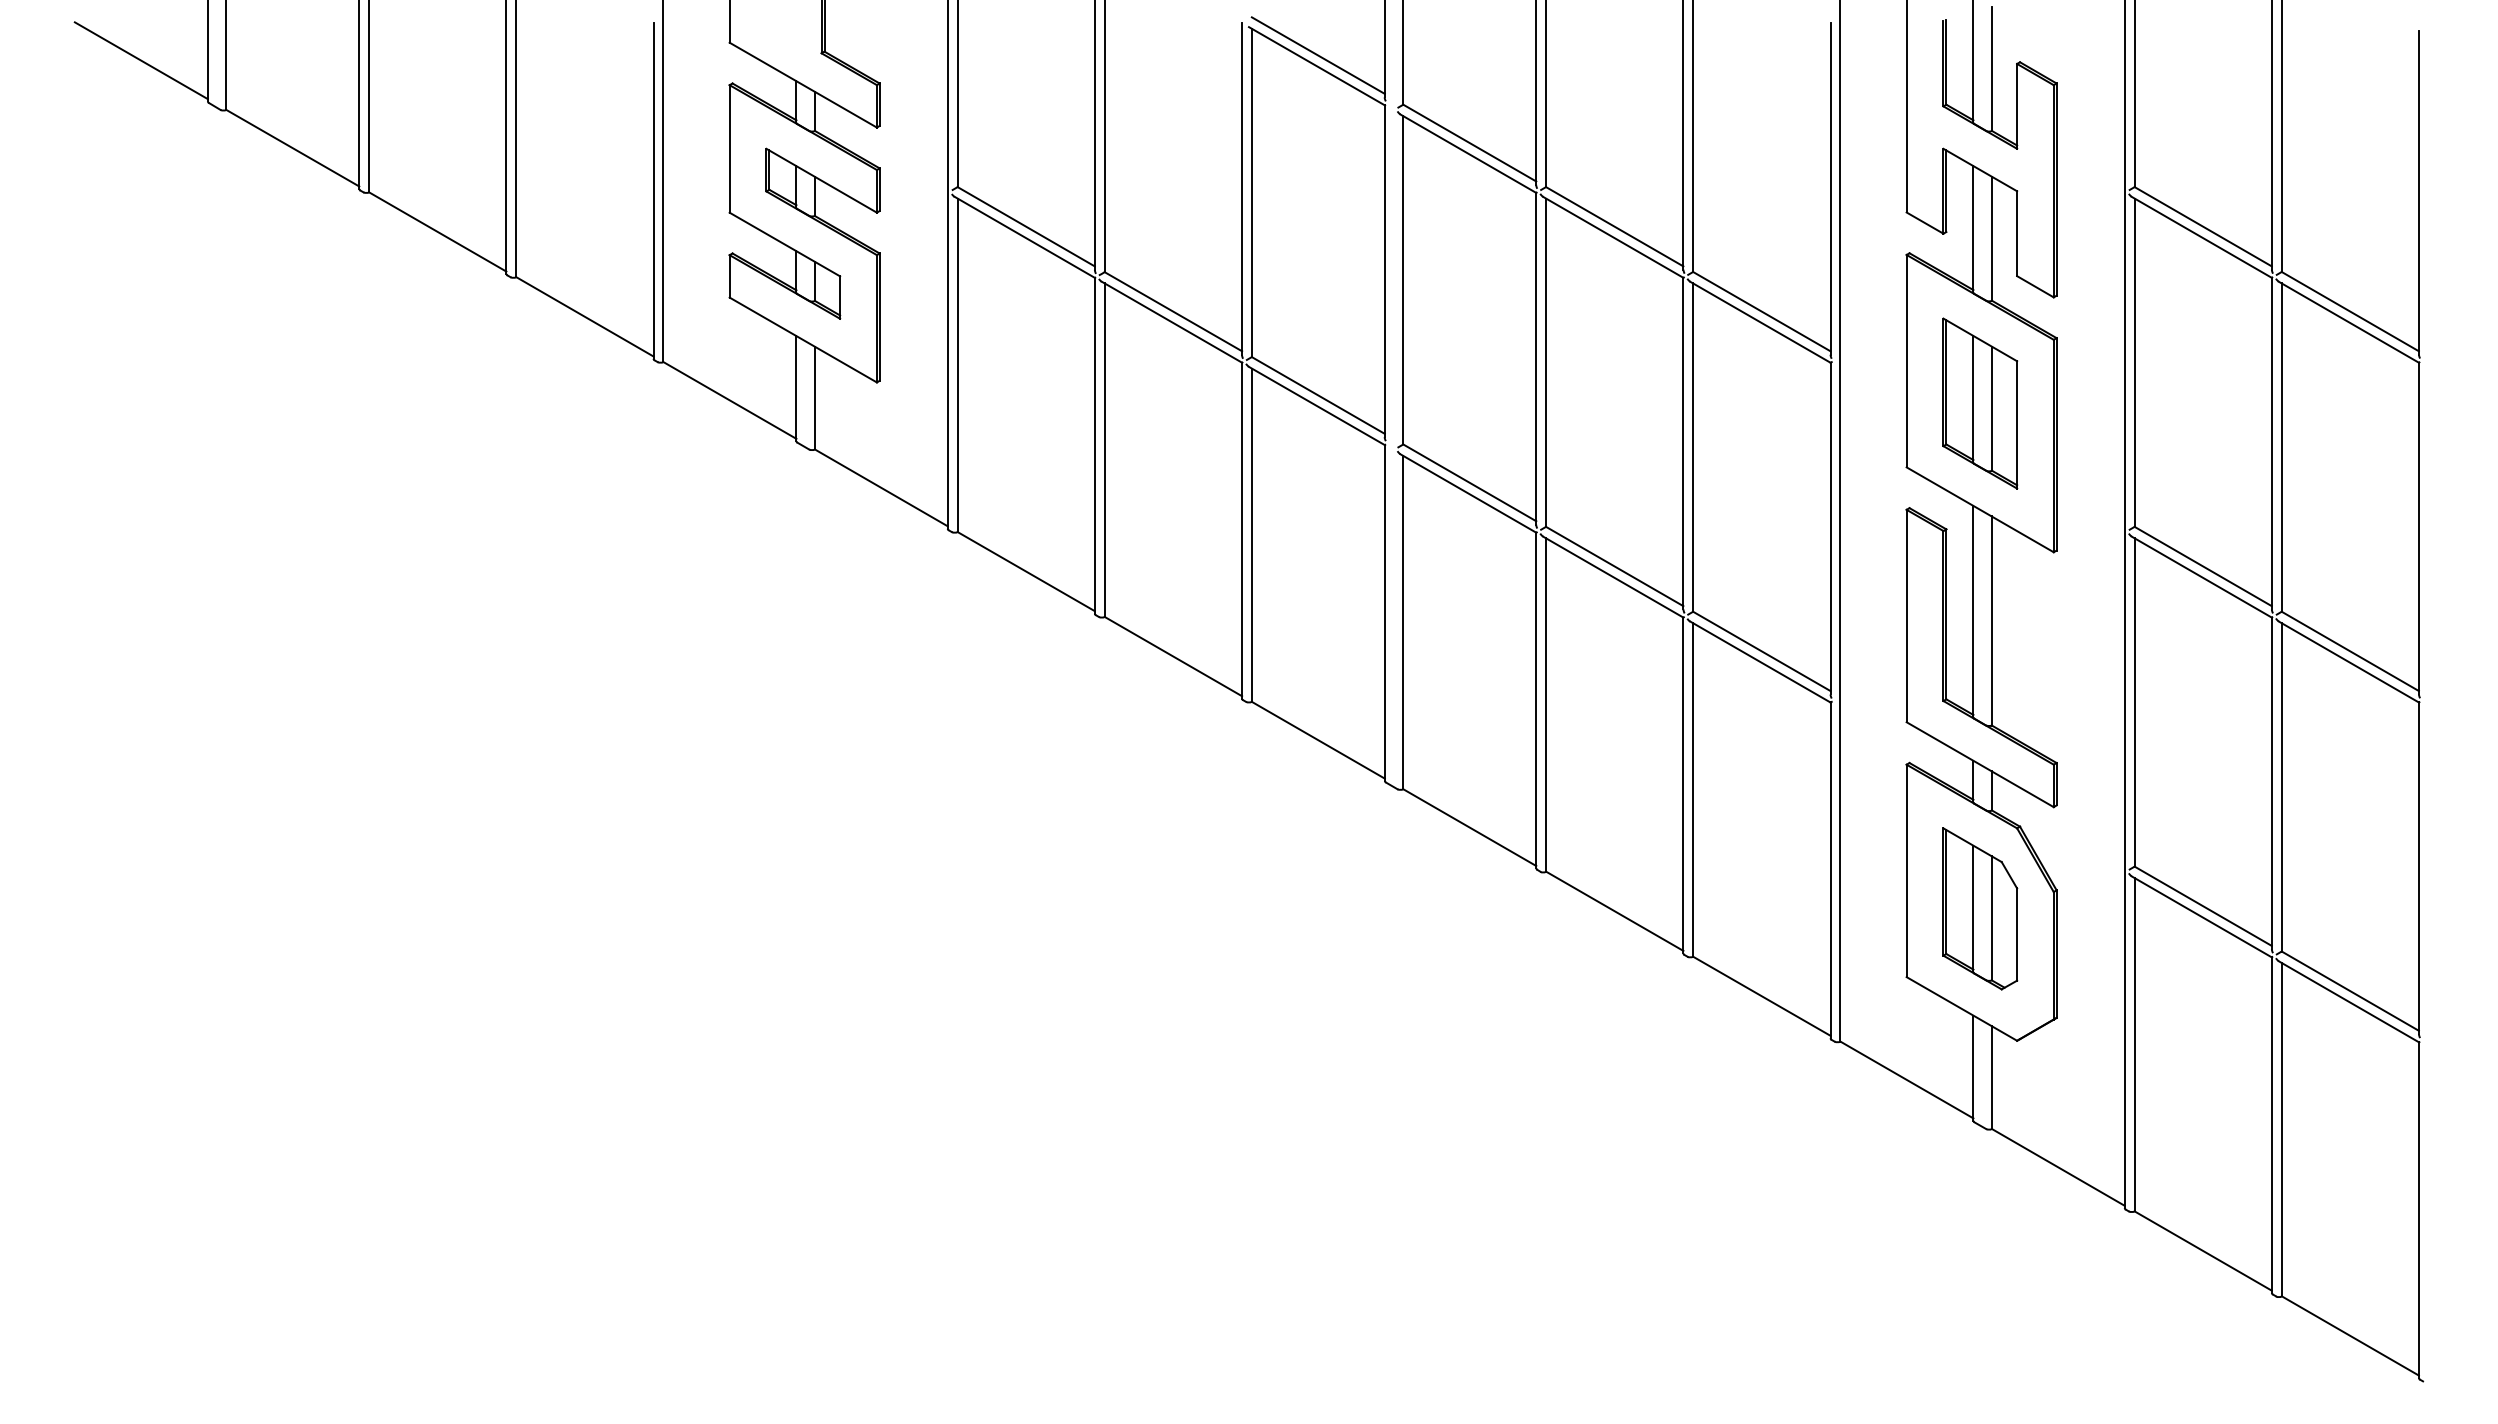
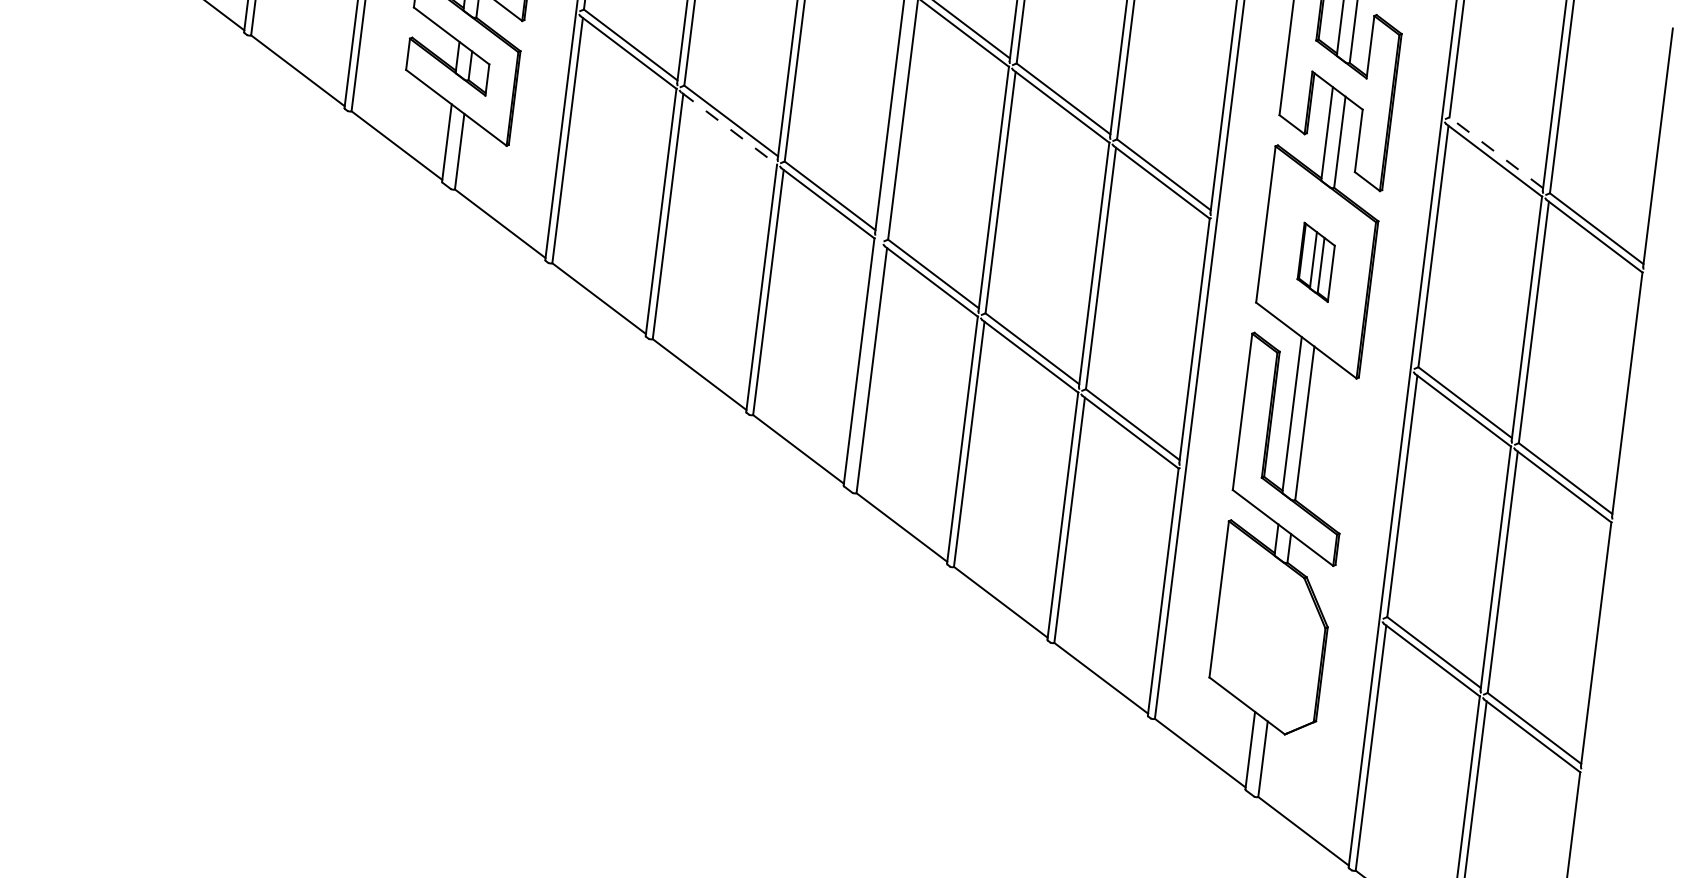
line: (2202, 226) -> (1495, 152), solid -> dashed
line: (1171, 322) -> (728, 128), solid -> dashed
part: (1980, 403) -> (1316, 262), size x0.6
part: (1980, 908) -> (1270, 633), removed

